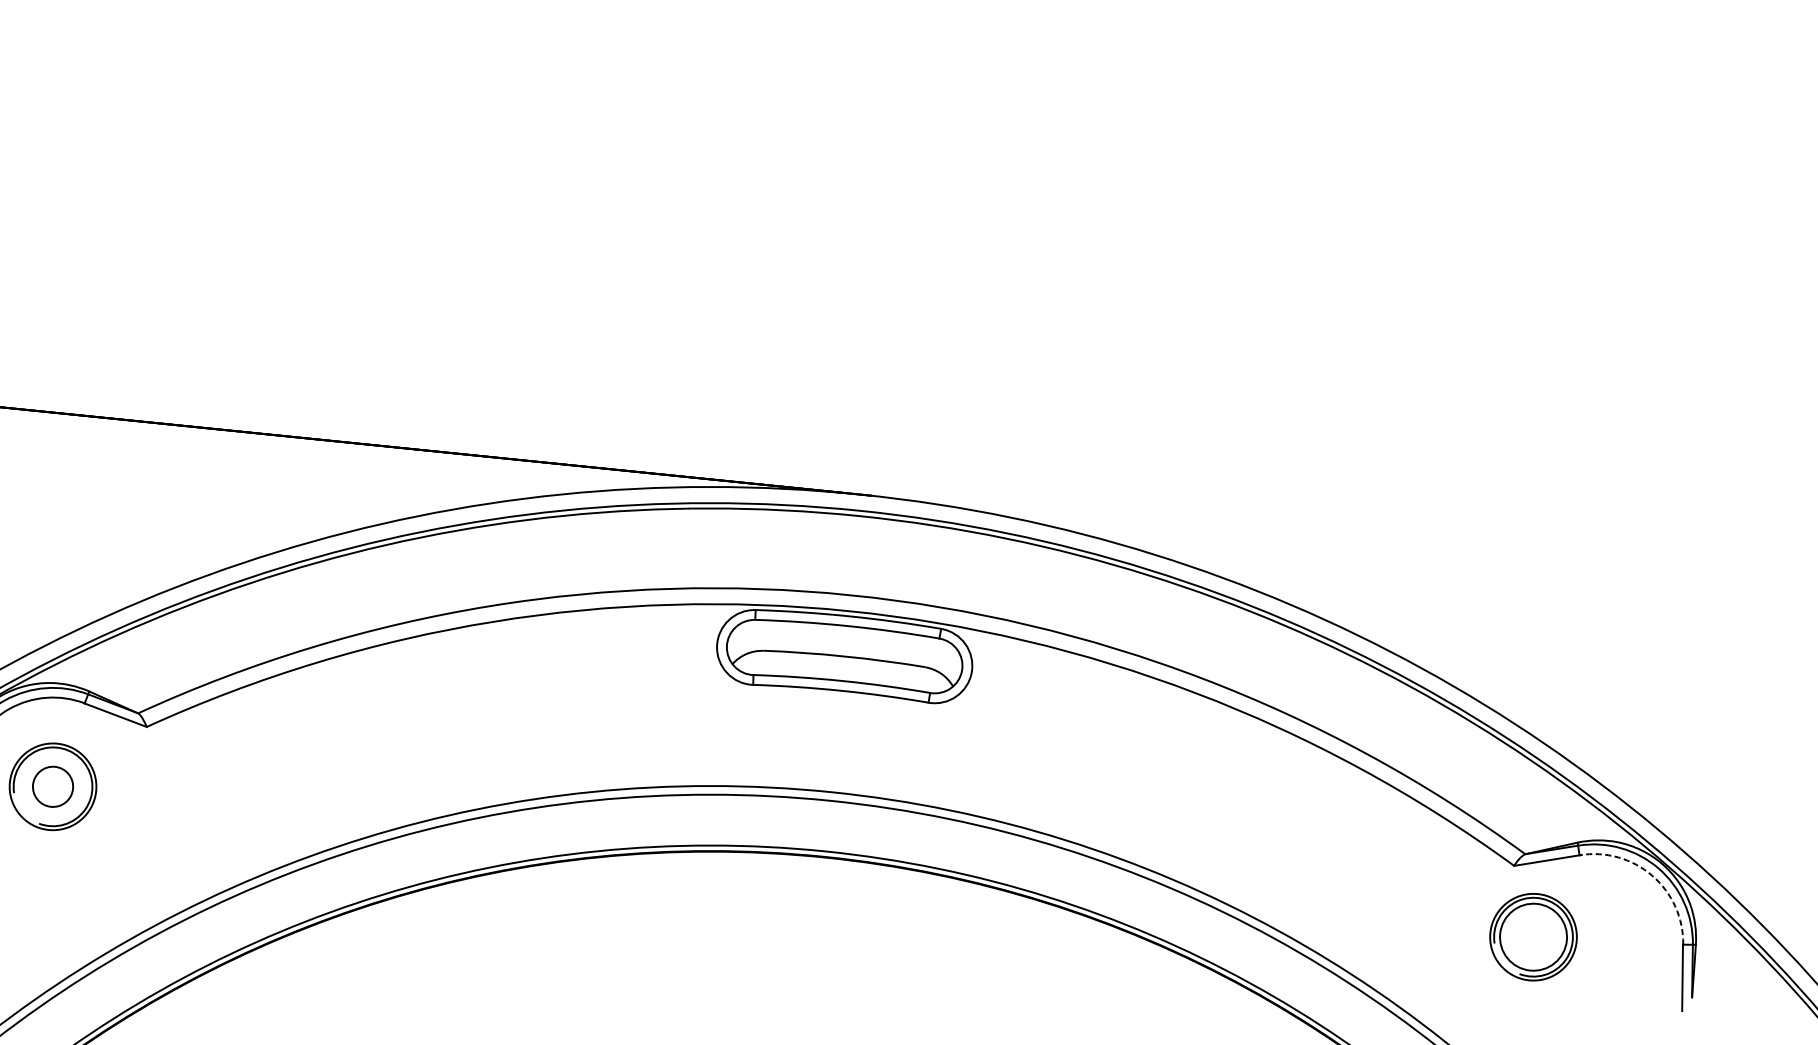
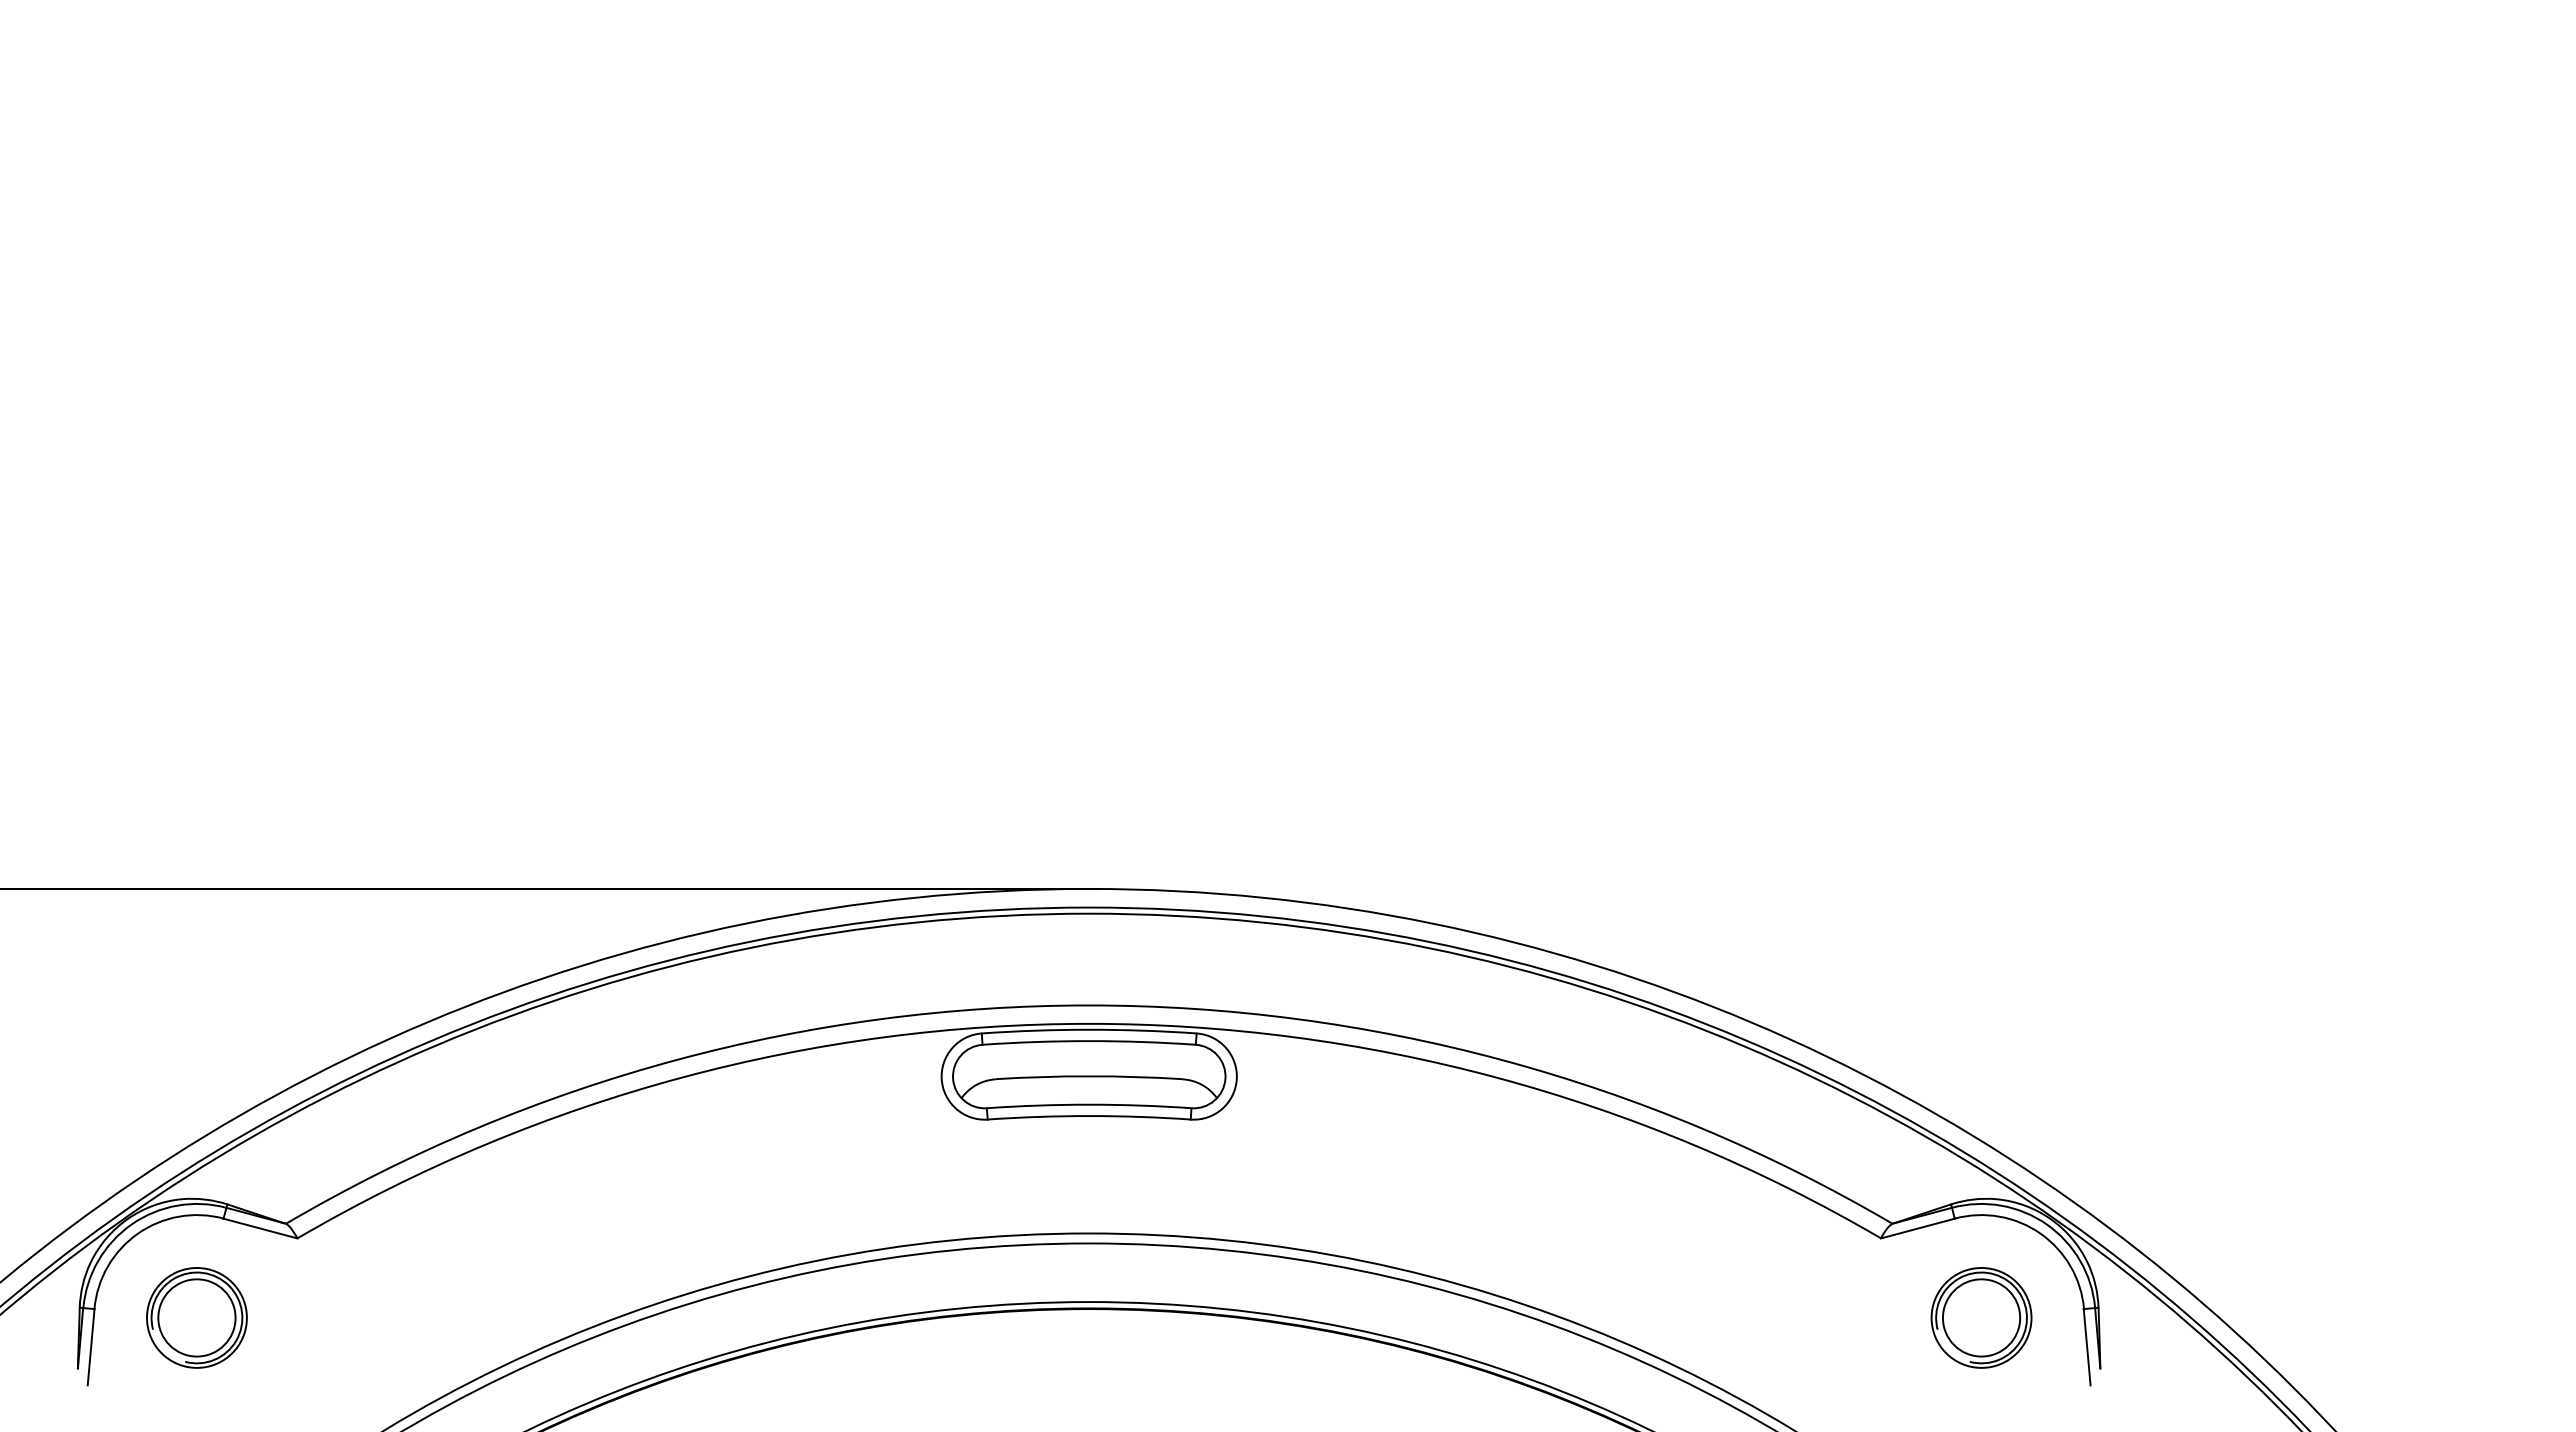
circle: (52, 786) -> (196, 1317), size x1.67
arc: (1652, 875) -> (2040, 1233), dashed -> solid
part: (1533, 936) -> (1981, 1317), moved

